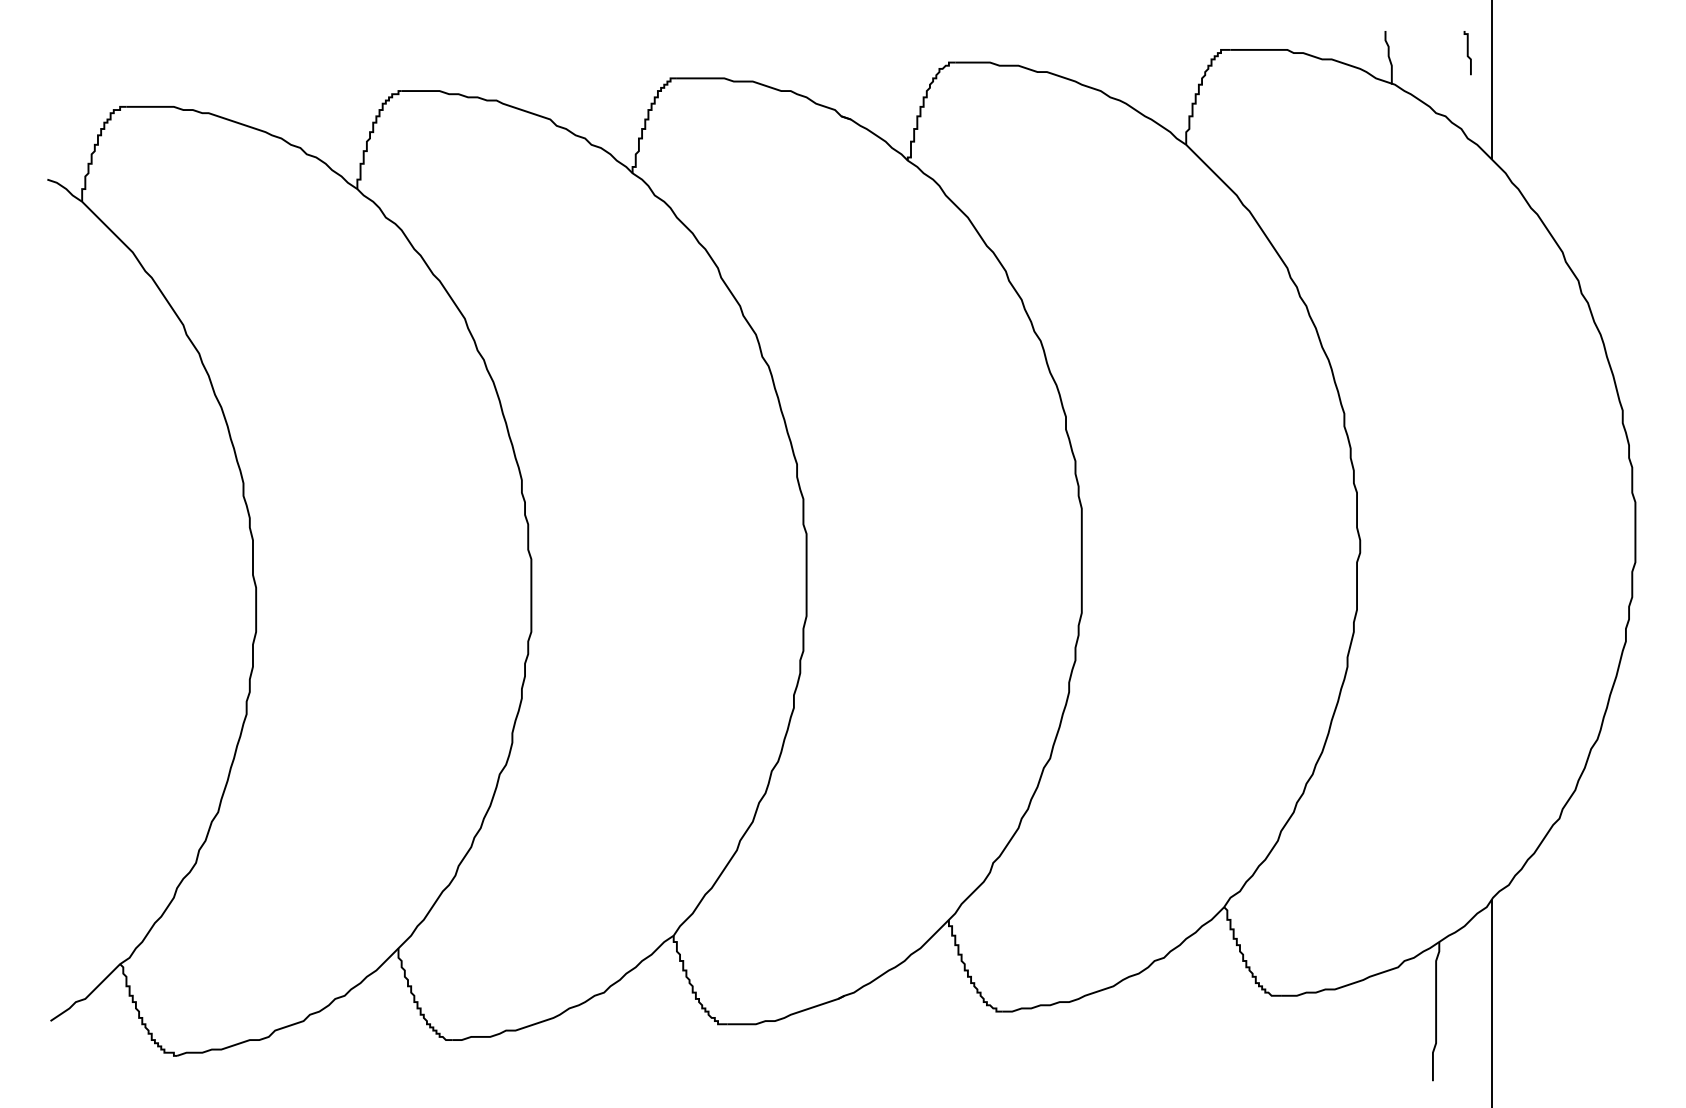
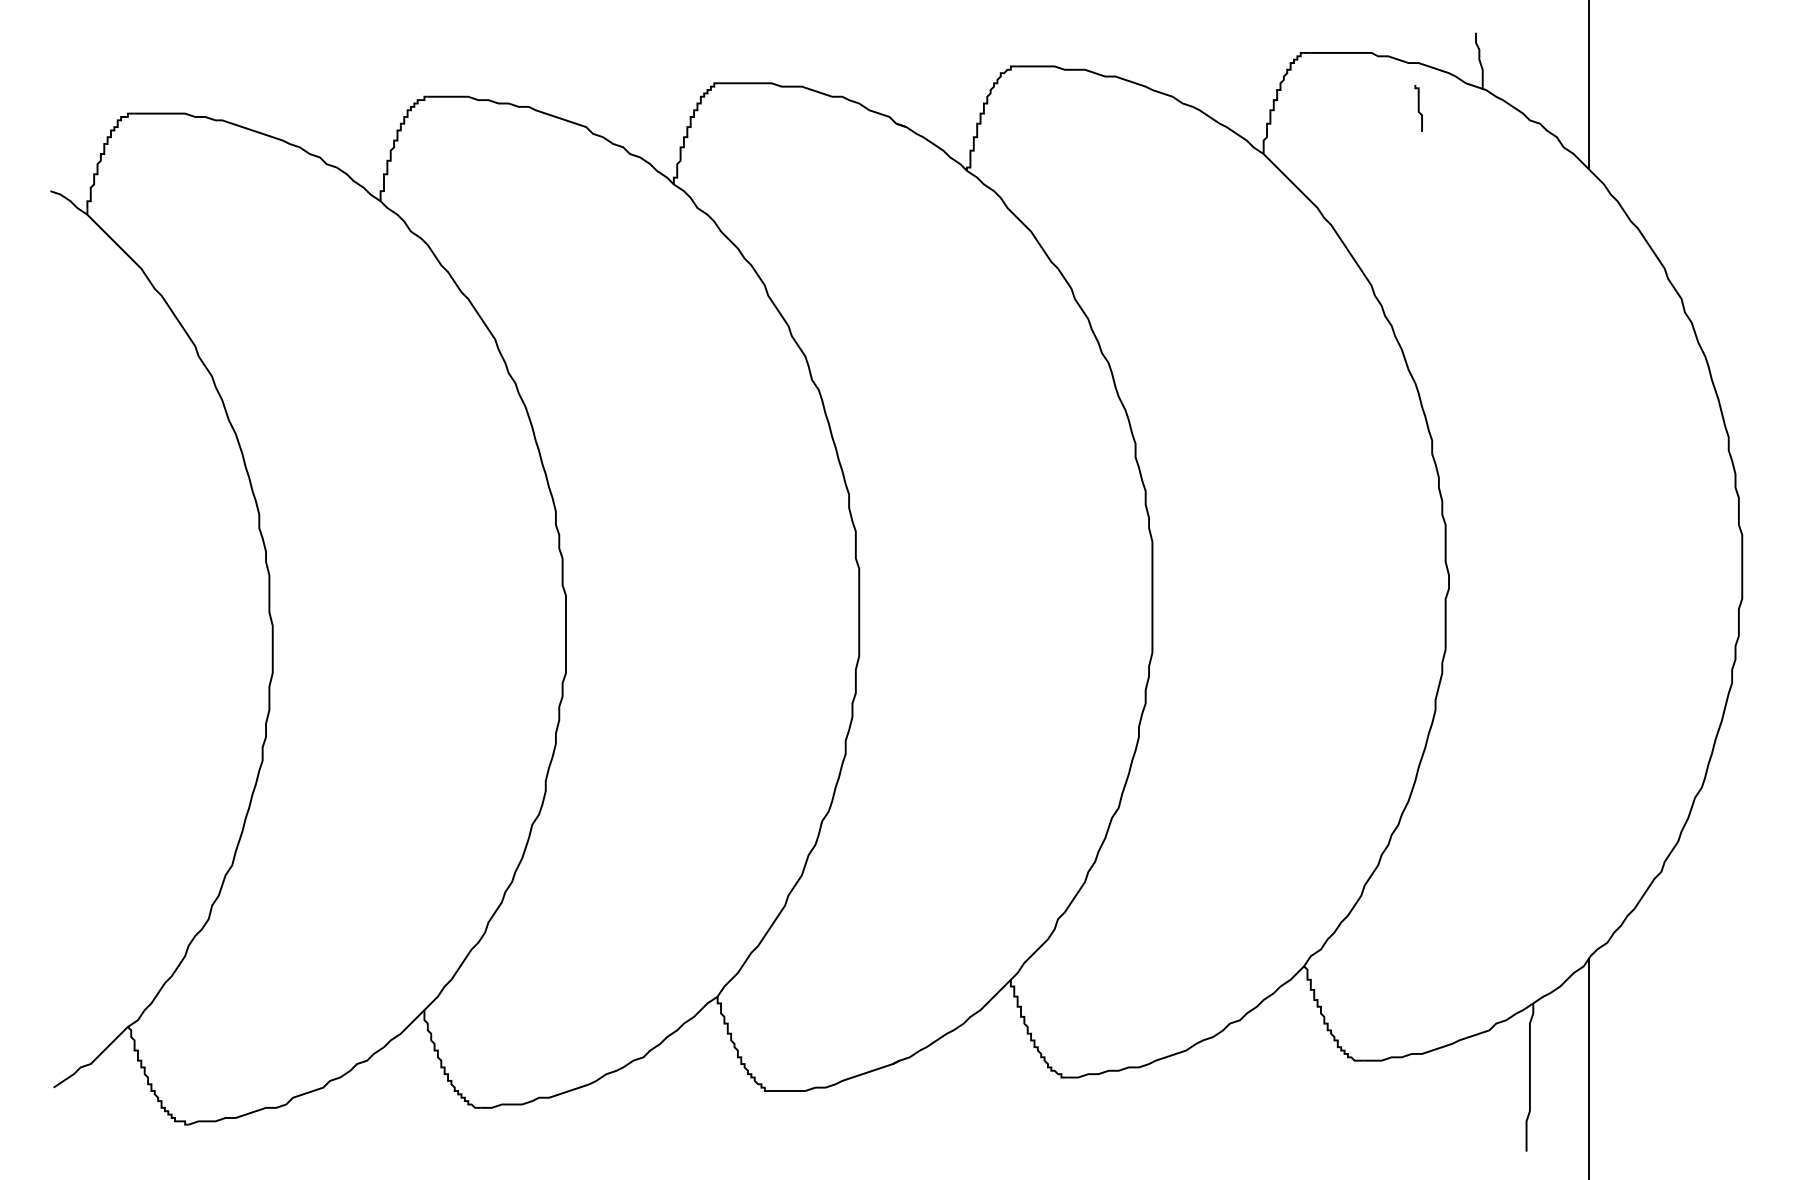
curve: (1467, 53) -> (1418, 108), moved

